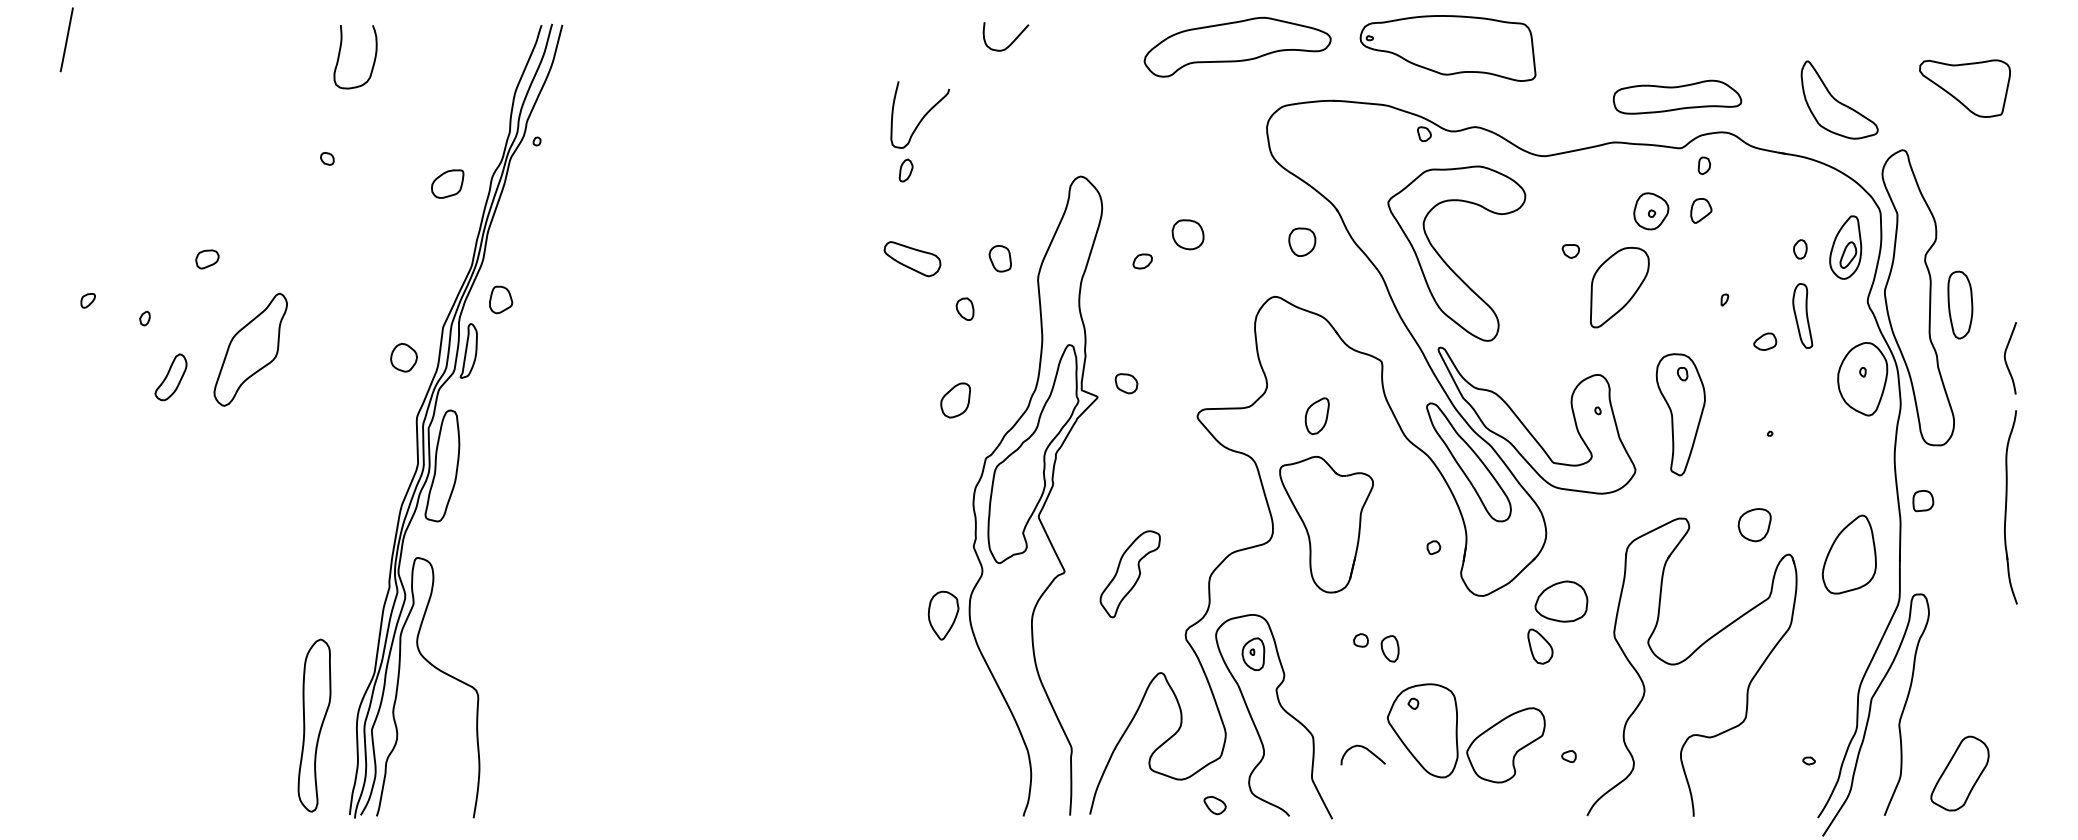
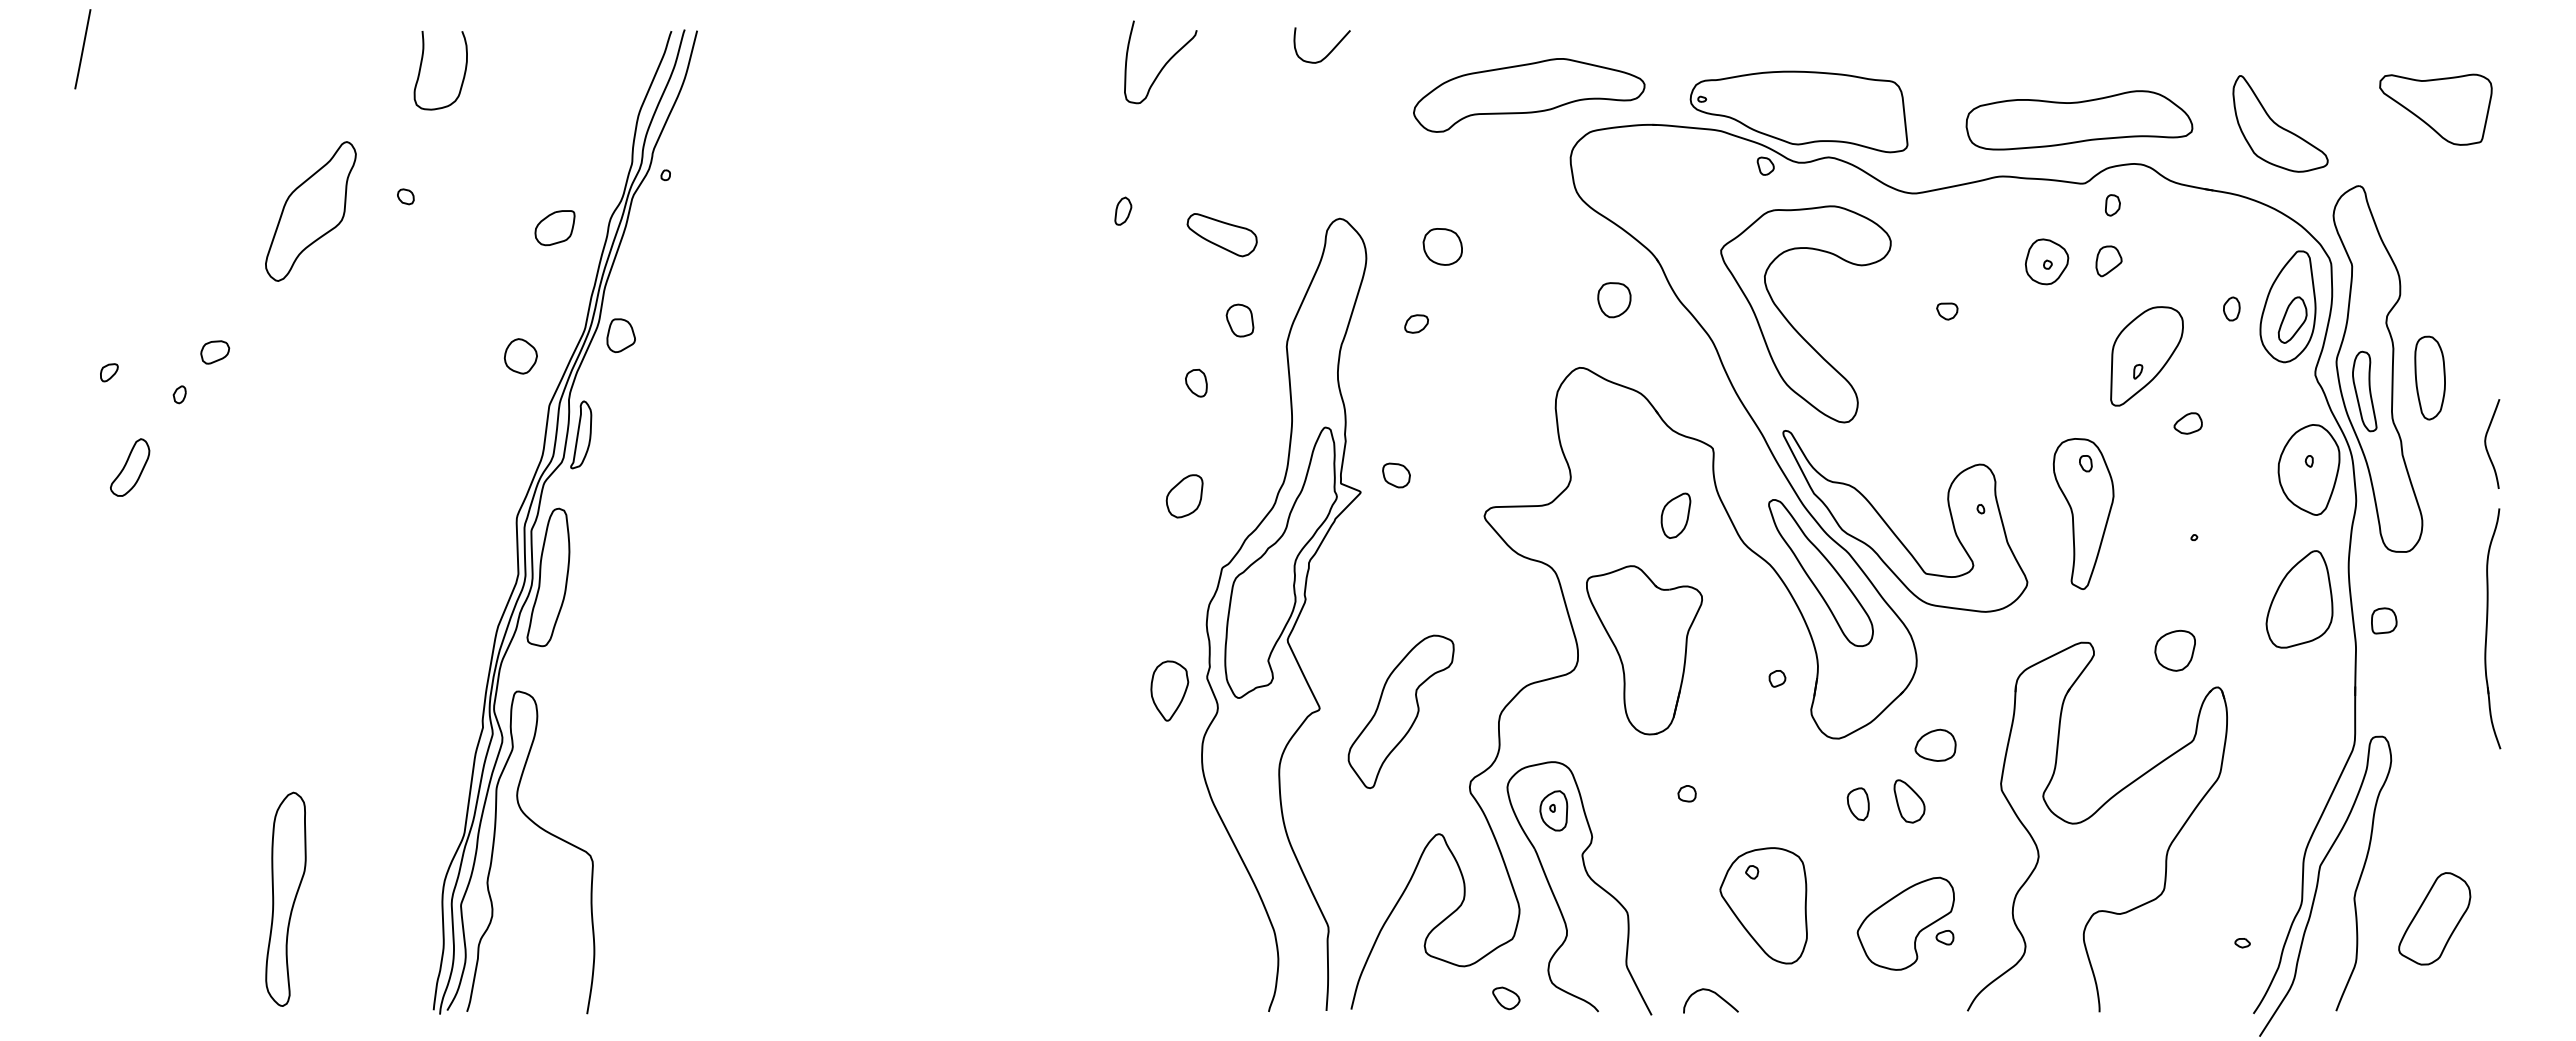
curve: (1011, 42) -> (1329, 52), moved
part: (1237, 47) -> (1529, 95), moved
part: (1447, 48) -> (1798, 111), moved
part: (1677, 97) -> (2079, 120), size x1.43
curve: (922, 117) -> (1163, 65), moved
part: (1187, 234) -> (1442, 246), moved
part: (1845, 247) -> (2287, 306), size x1.43
part: (207, 259) -> (215, 352), moved
part: (911, 259) -> (1221, 235), moved
part: (1619, 287) -> (2146, 356), moved
part: (500, 299) -> (620, 335), moved
part: (1802, 315) -> (2364, 391), moved
part: (250, 349) -> (310, 211), moved
part: (403, 357) -> (520, 356), moved
part: (171, 377) -> (130, 467), moved
part: (1316, 415) -> (1675, 515), moved
part: (1849, 554) -> (2299, 599), moved
part: (1129, 574) -> (1400, 711), size x1.43
part: (1561, 600) -> (1935, 744), size x0.62
part: (943, 615) -> (1169, 690), moved
part: (1389, 649) -> (1857, 804), moved
part: (314, 724) -> (285, 898), moved
part: (1505, 745) -> (1905, 923), moved
curve: (1365, 749) -> (1713, 993), moved
part: (1959, 773) -> (2434, 918), moved

